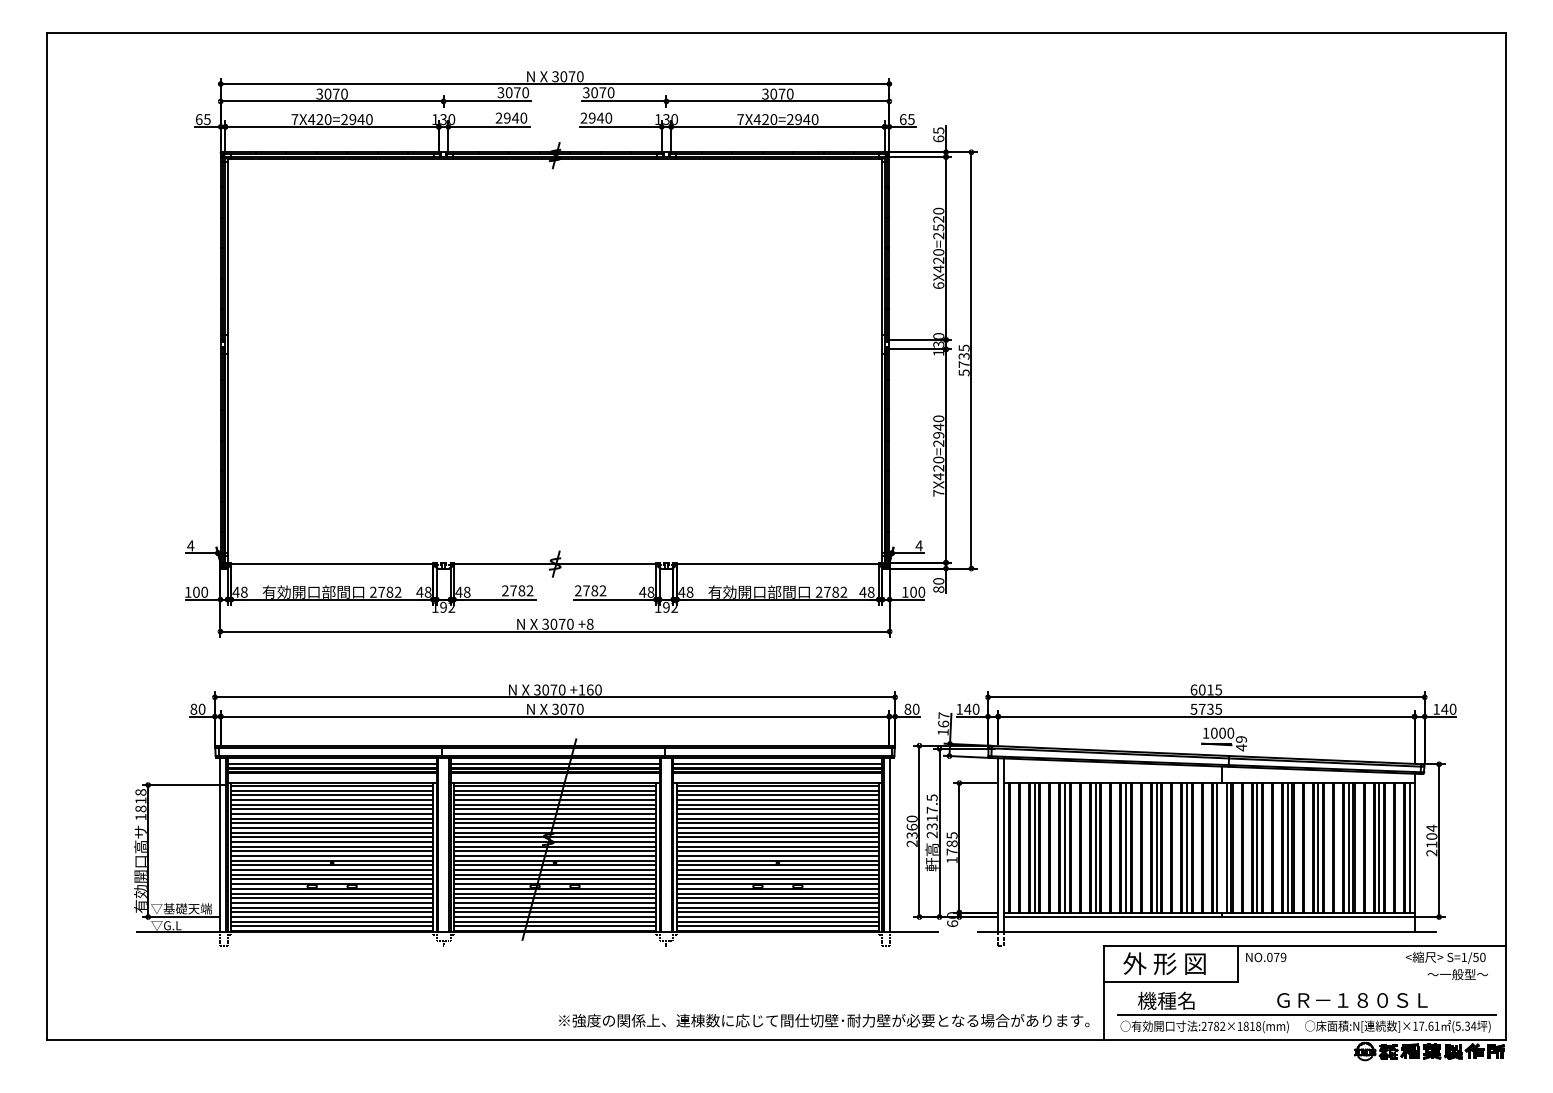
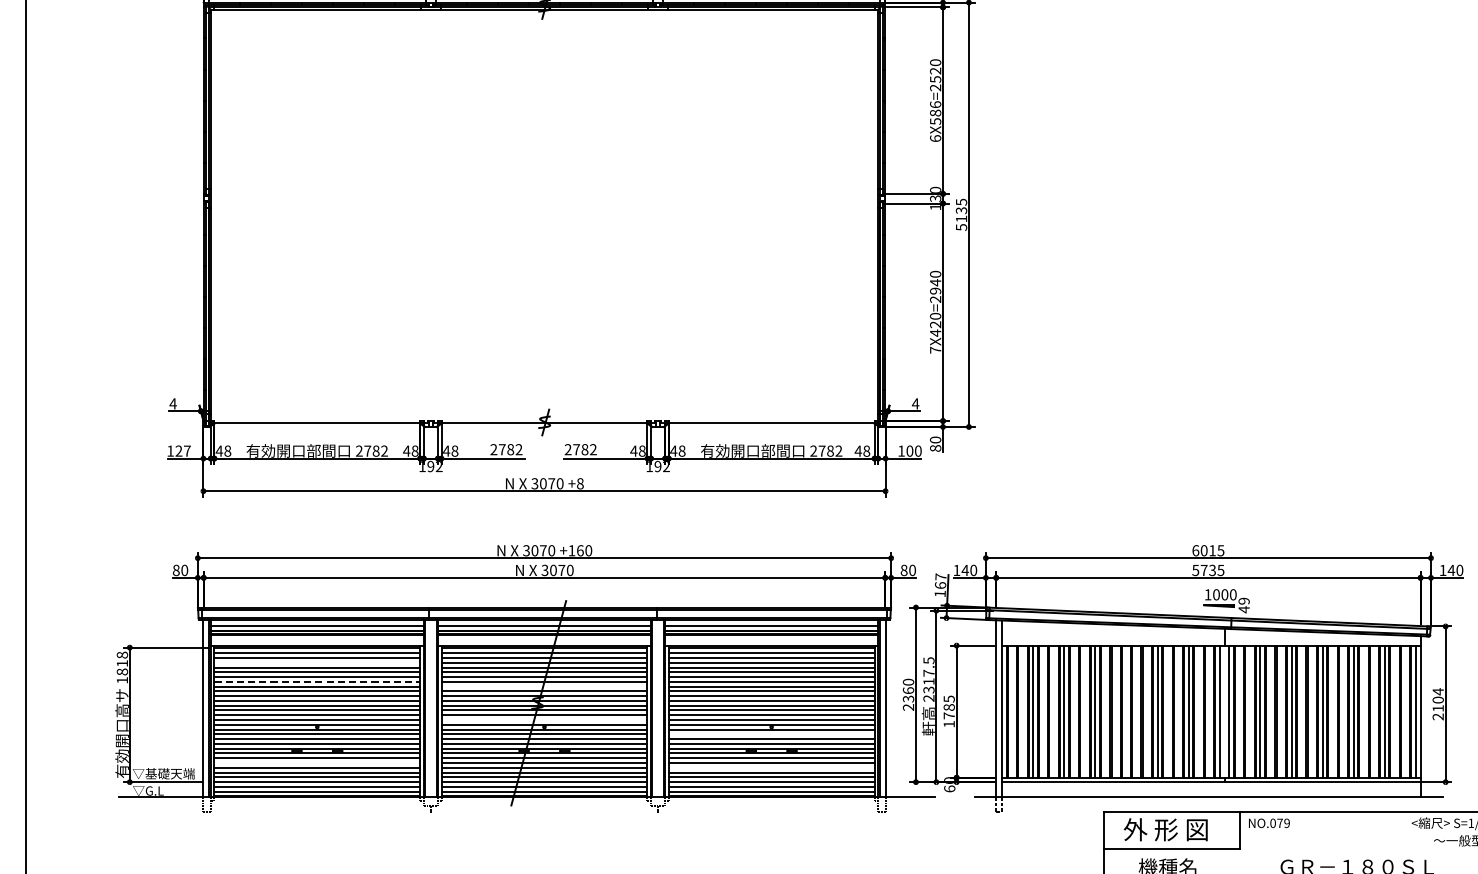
text: (938, 260) -> (935, 112), 6X420=2520 -> 6X586=2520
text: (963, 364) -> (960, 218), 5735 -> 5135
text: (200, 591) -> (183, 450), 100 -> 127
line: (332, 799) -> (317, 662), removed
line: (332, 818) -> (317, 681), solid -> dashed
line: (555, 823) -> (544, 686), removed
line: (1126, 847) -> (1126, 711), removed
line: (555, 856) -> (544, 720), removed
line: (777, 870) -> (771, 734), removed
line: (332, 898) -> (317, 763), removed
line: (777, 902) -> (771, 767), removed

